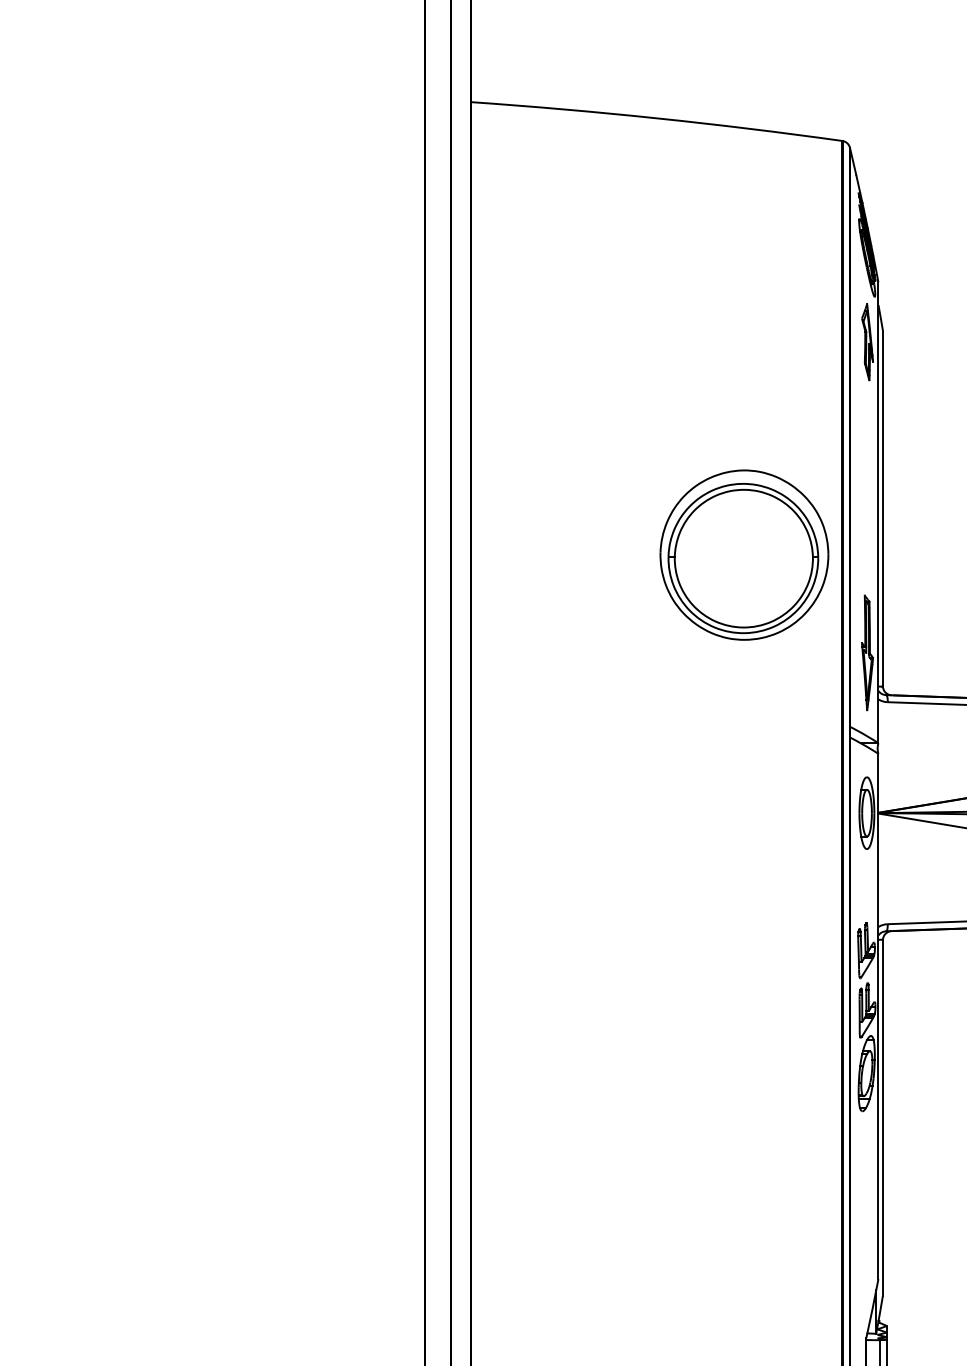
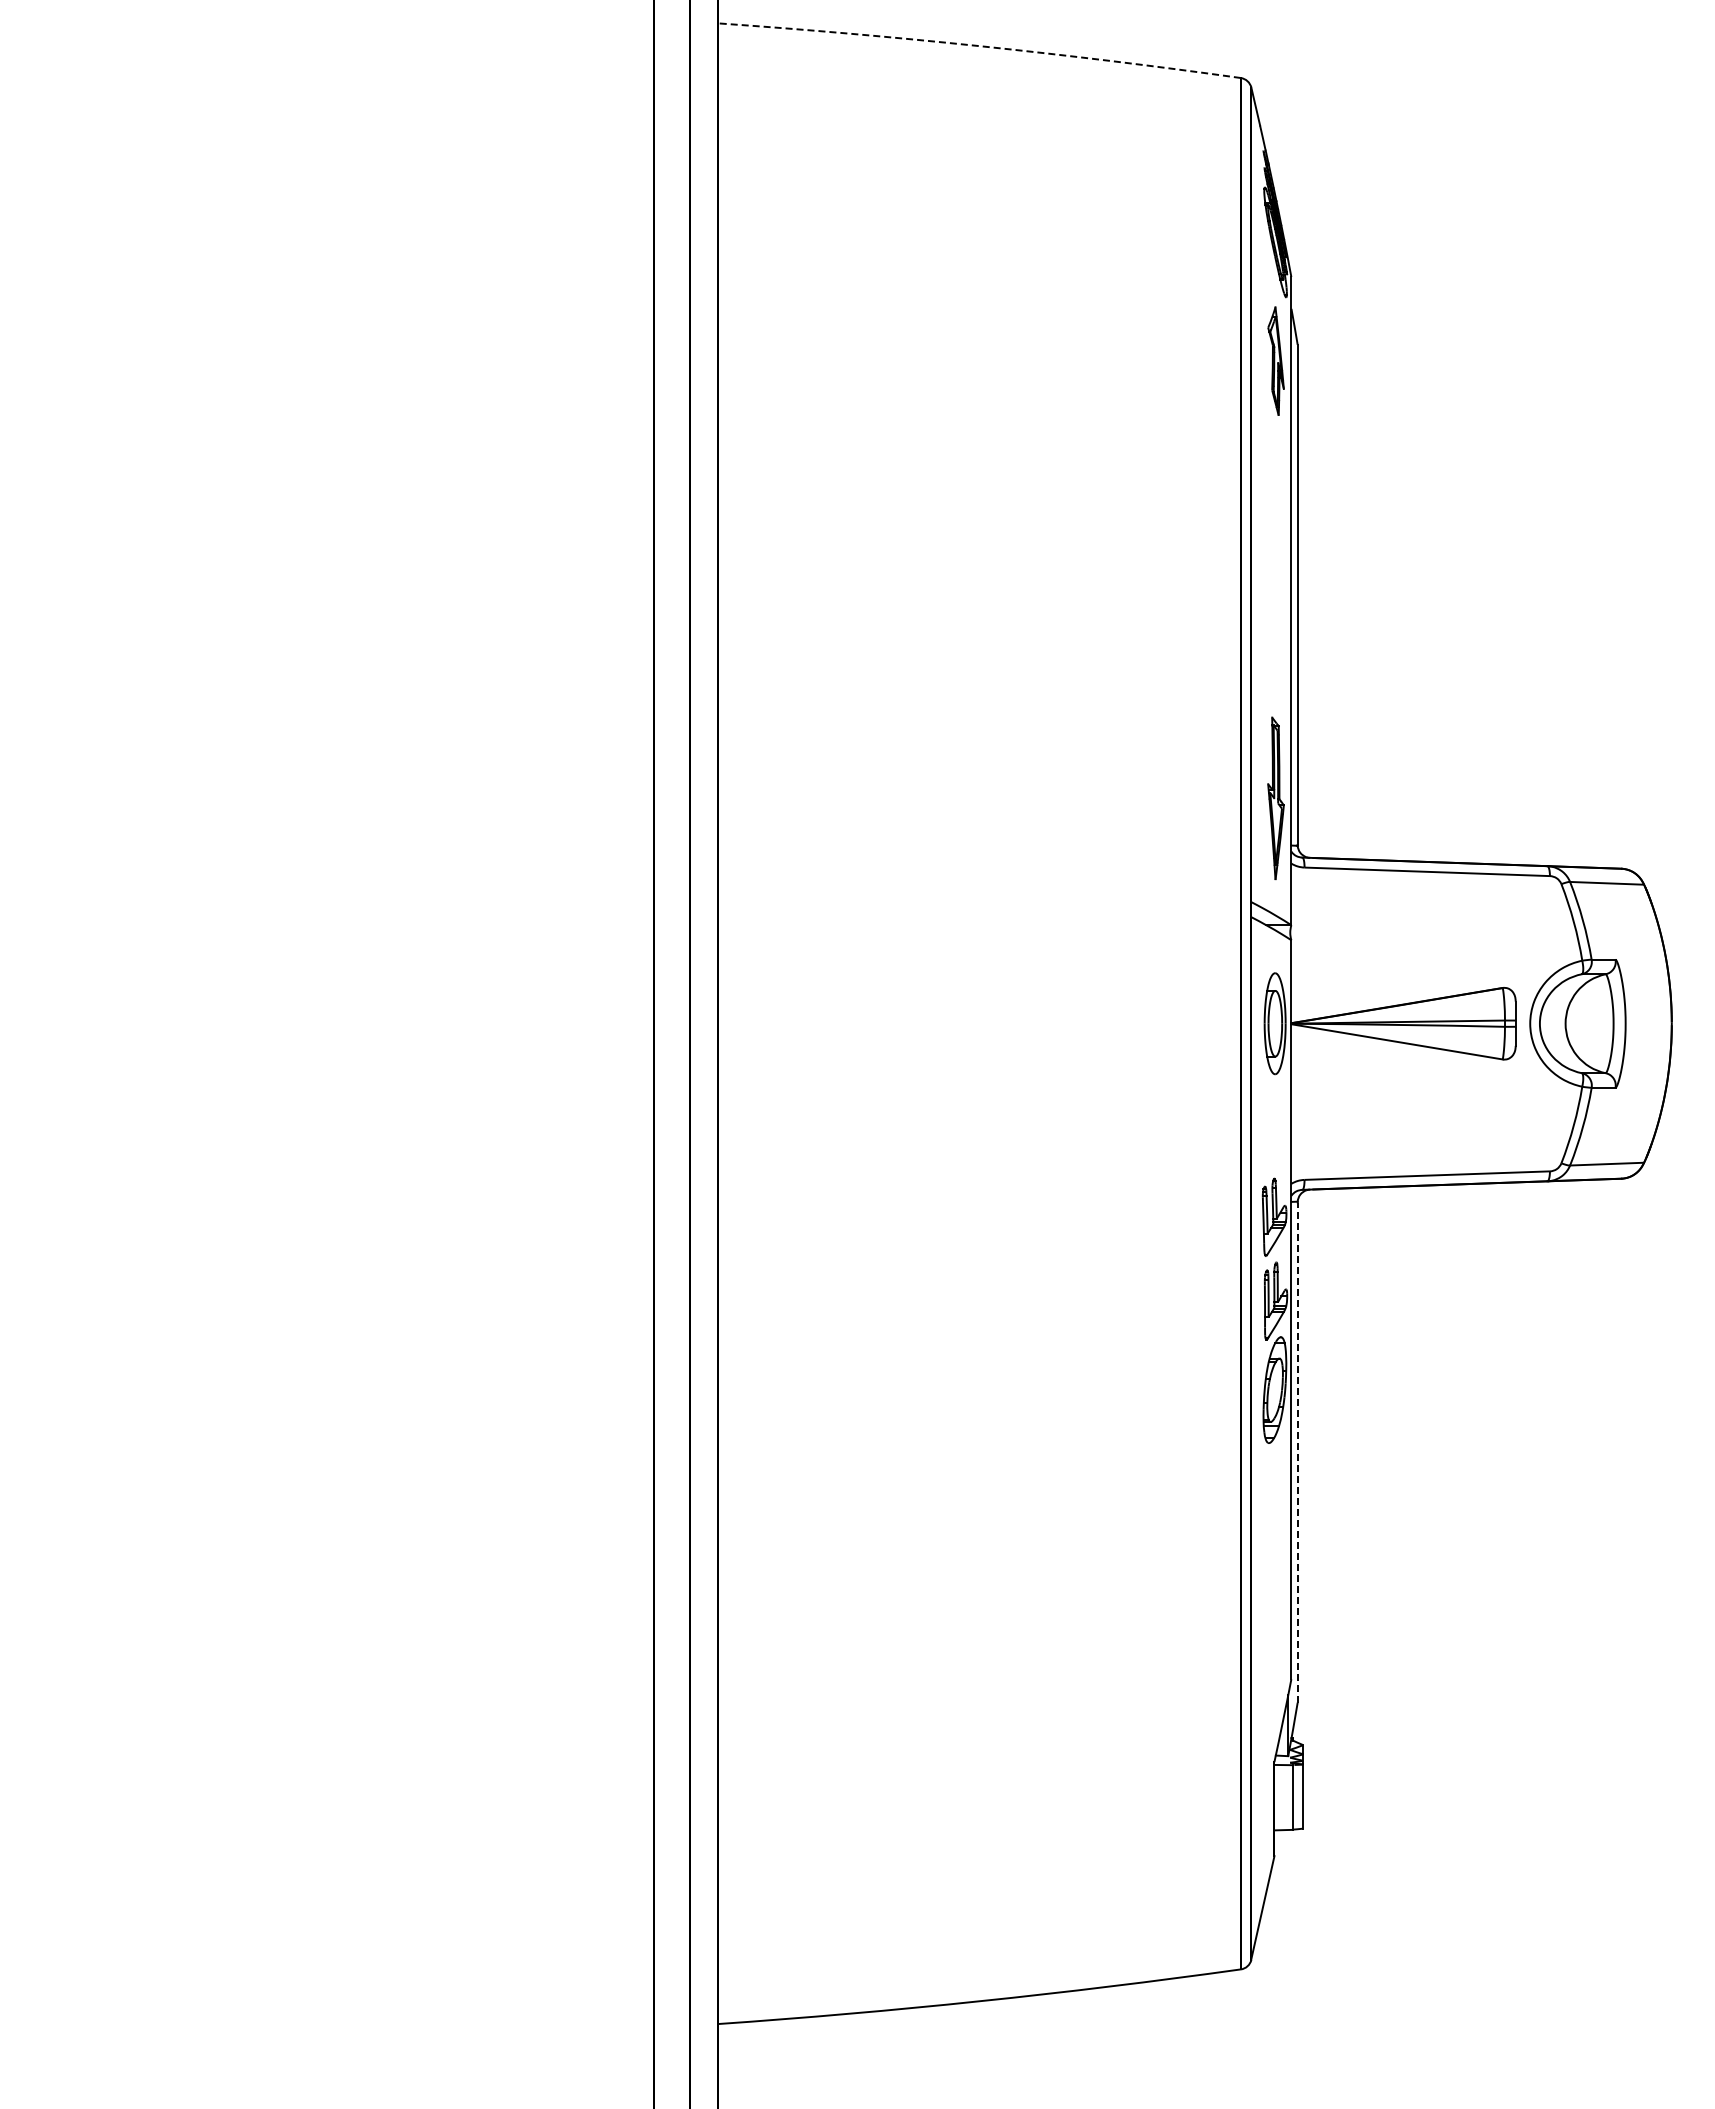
arc: (656, 118) -> (979, 46), solid -> dashed
part: (744, 555) -> (1102, 660), removed
line: (882, 1118) -> (1297, 1453), solid -> dashed

